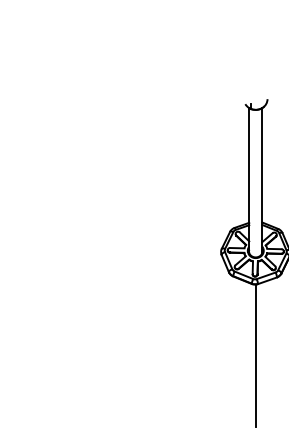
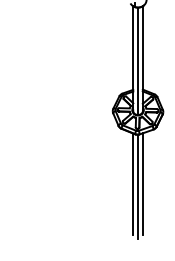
line: (255, 183) -> (137, 61), added
line: (249, 352) -> (133, 184), added
line: (262, 352) -> (142, 184), added

